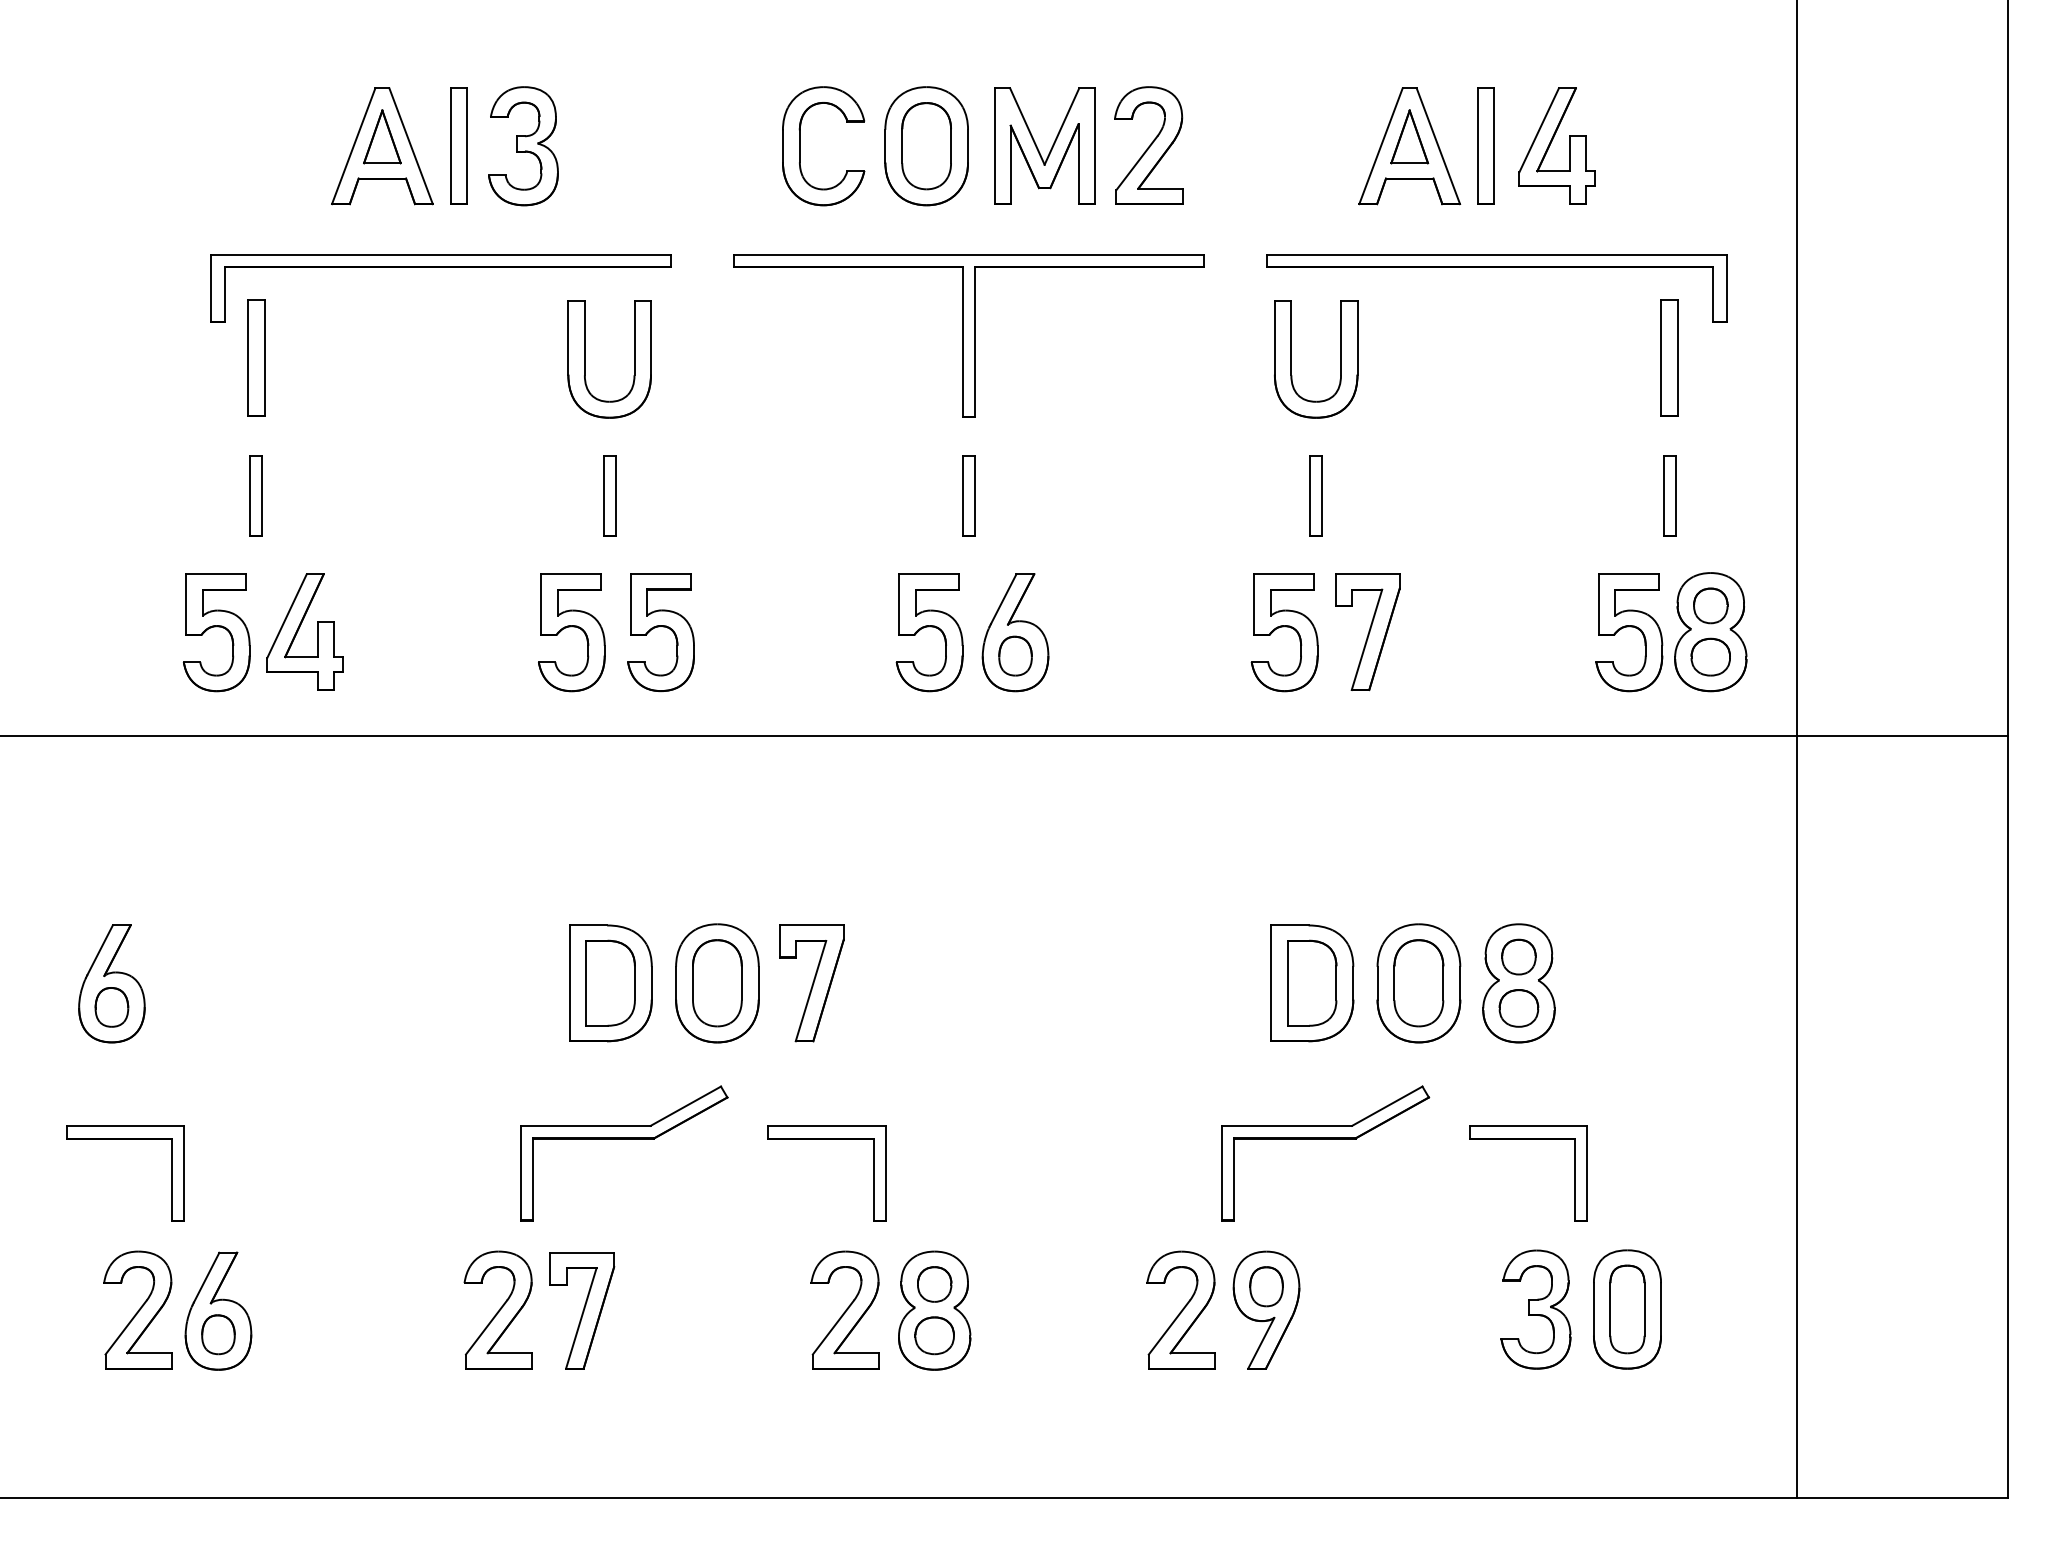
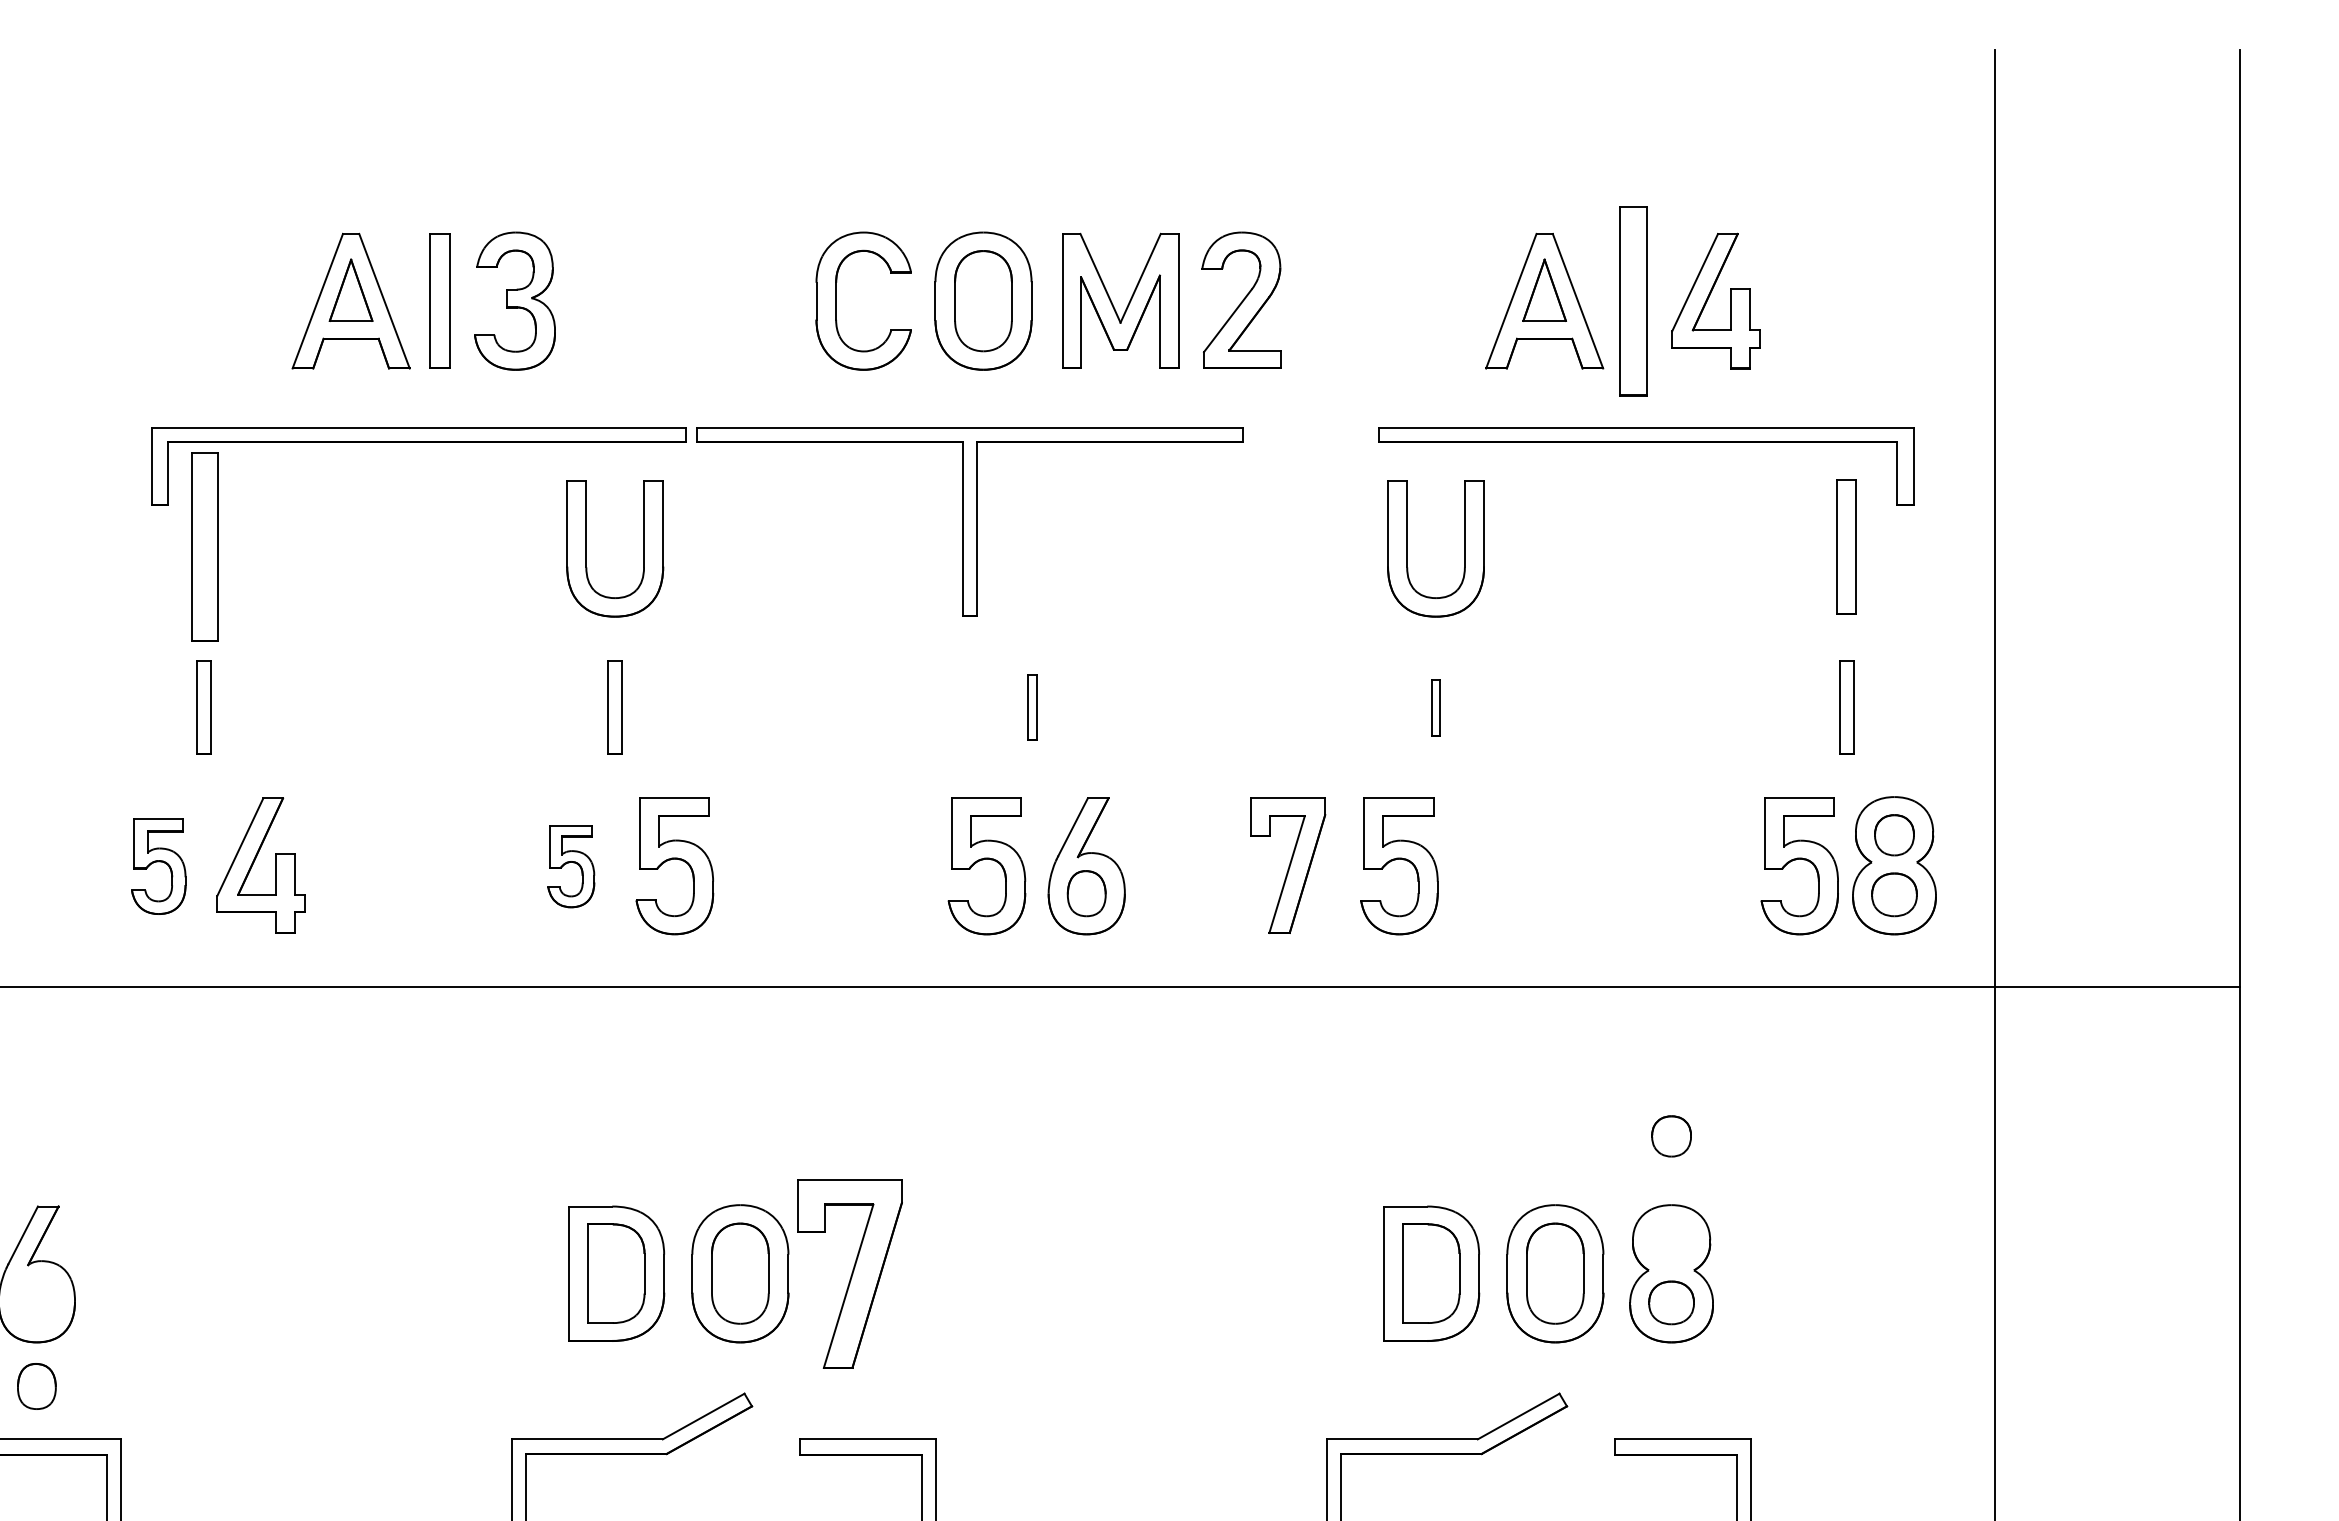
part: (1485, 145) -> (1632, 300), size x1.4
part: (968, 335) -> (969, 521), moved
part: (256, 357) -> (204, 546), size x1.4
part: (968, 495) -> (1032, 706), size x0.7
part: (1315, 495) -> (1435, 706), size x0.6
part: (216, 632) -> (158, 866), size x0.7
part: (571, 632) -> (570, 866), size x0.6
part: (1367, 632) -> (1287, 866), moved
part: (1518, 956) -> (1671, 1135), moved
part: (811, 983) -> (849, 1273), size x1.4
part: (111, 1007) -> (36, 1386), moved

